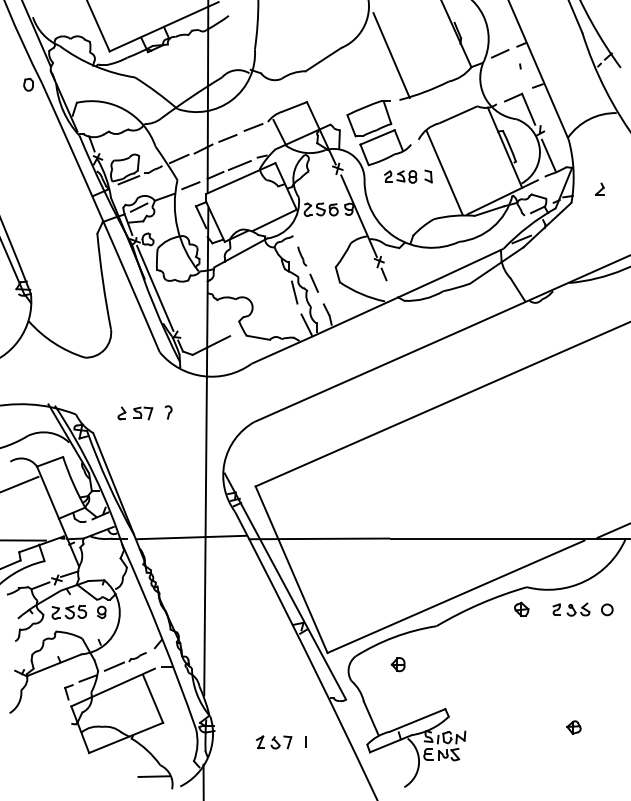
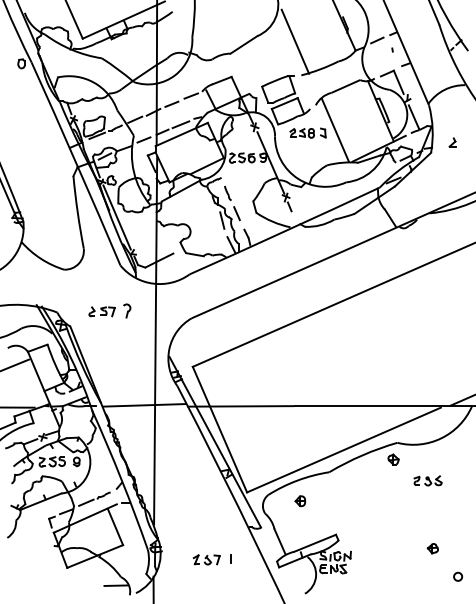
part: (168, 412) -> (127, 311), size x1.4
part: (571, 609) -> (428, 480), moved
circle: (607, 609) -> (458, 576), moved

